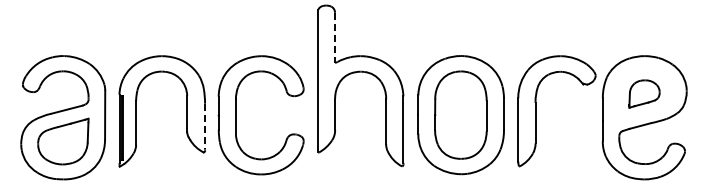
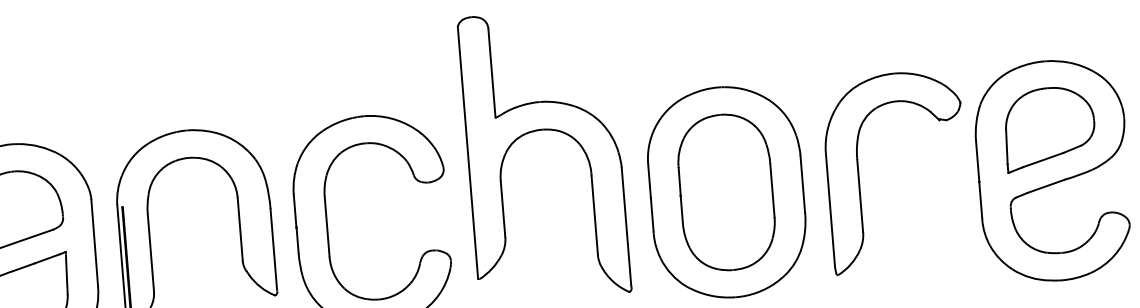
line: (335, 38) -> (492, 74), dashed -> solid
part: (644, 93) -> (1049, 127), size x1.67
line: (205, 126) -> (274, 249), dashed -> solid

